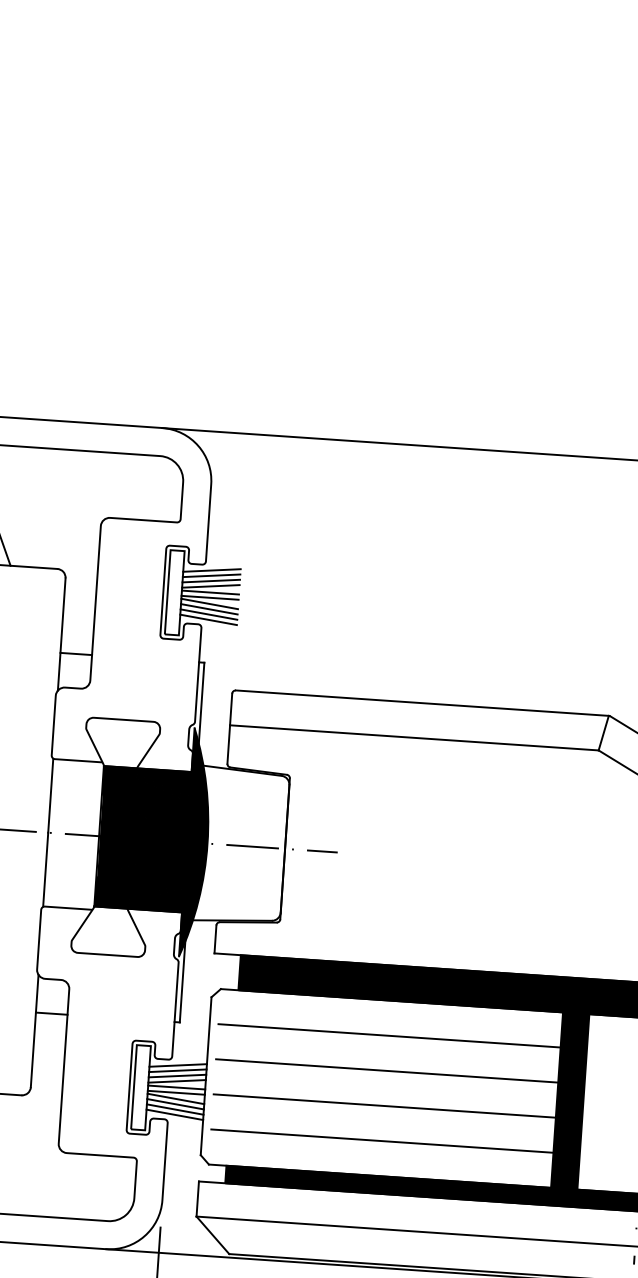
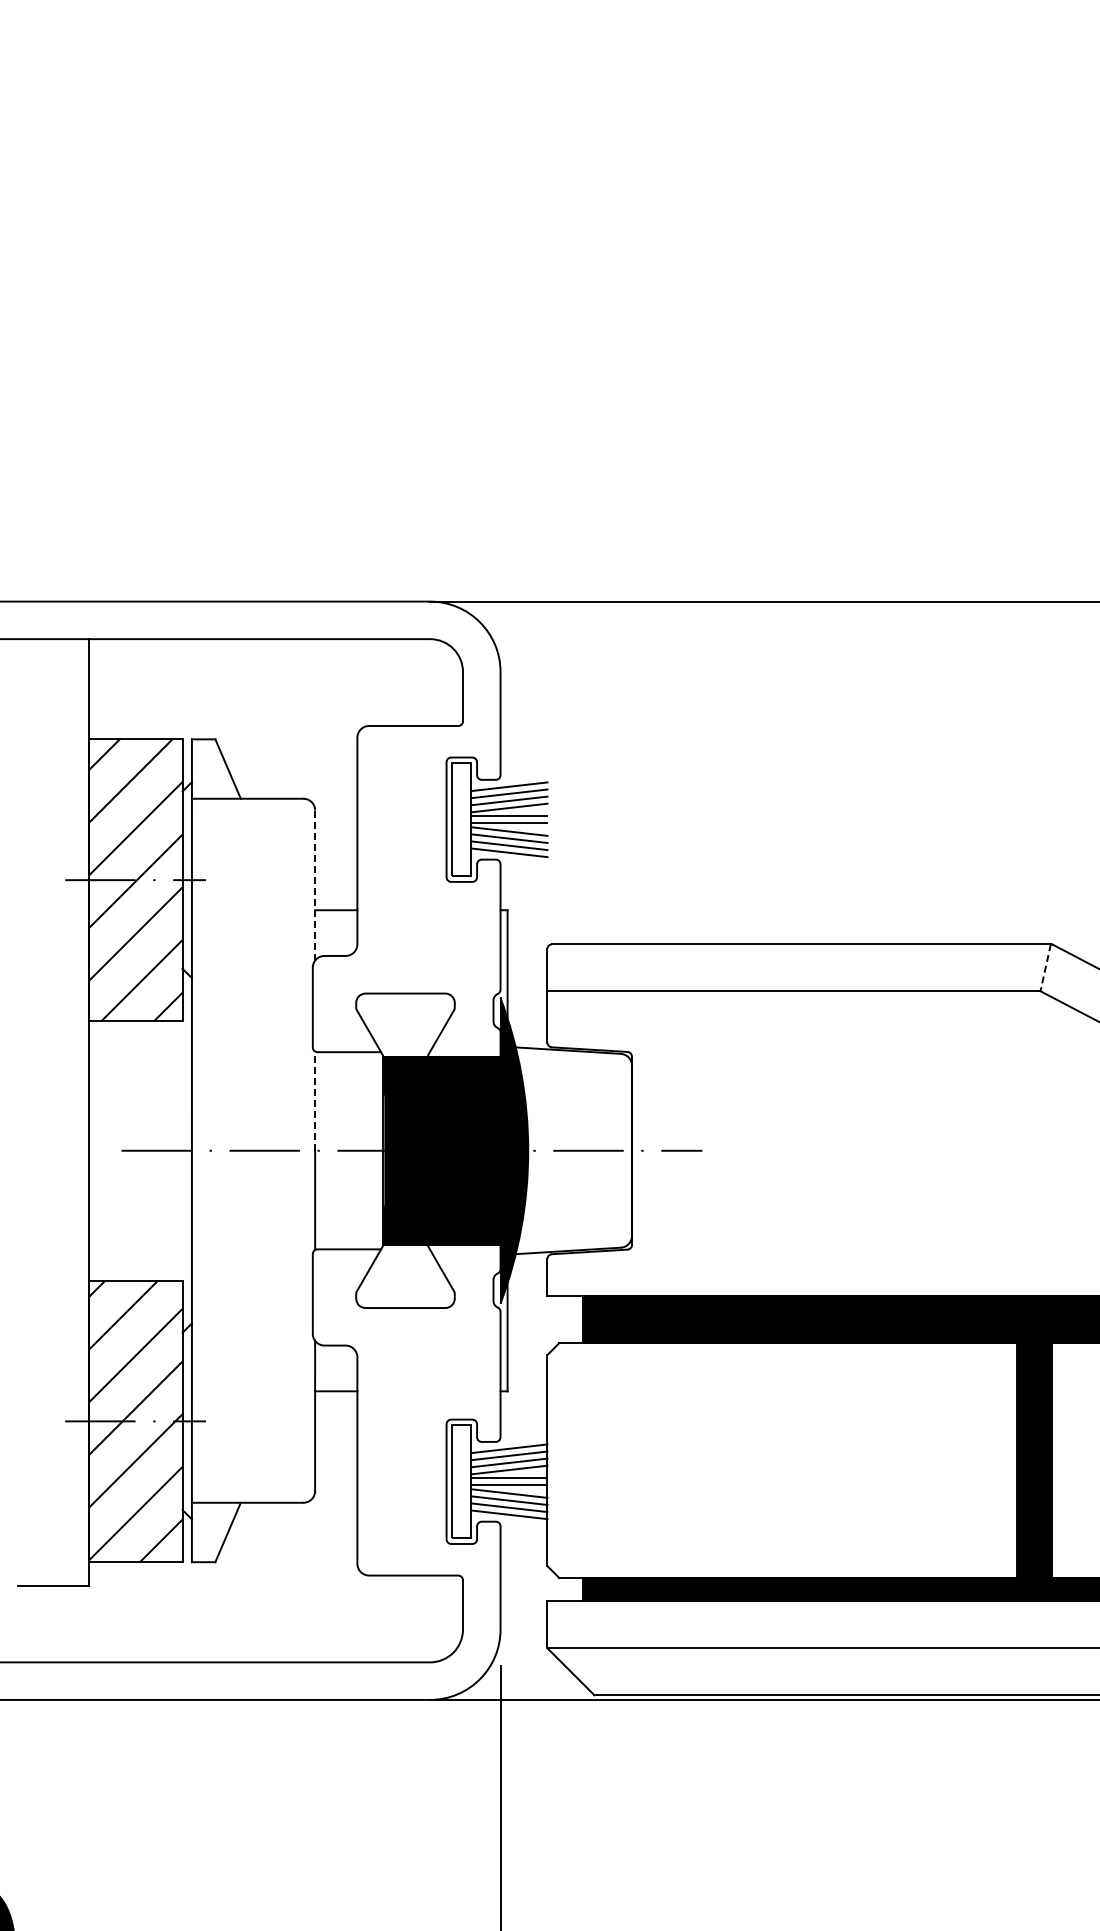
line: (62, 634) -> (315, 885), solid -> dashed
line: (603, 733) -> (1045, 968), solid -> dashed
line: (50, 795) -> (315, 1101), solid -> dashed
line: (389, 1036) -> (787, 1390), removed
line: (386, 1071) -> (787, 1437), removed
line: (384, 1106) -> (787, 1484), removed
line: (382, 1140) -> (787, 1530), removed

